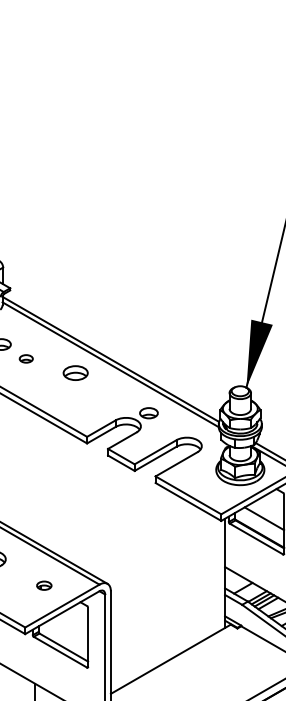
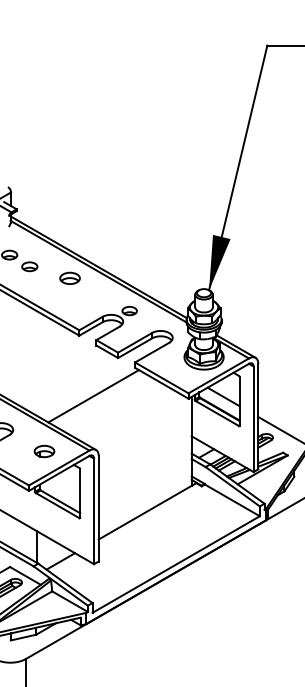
part: (25, 358) -> (29, 266), size x1.43
line: (104, 518) -> (93, 396), added
part: (44, 585) -> (44, 451), size x1.67

